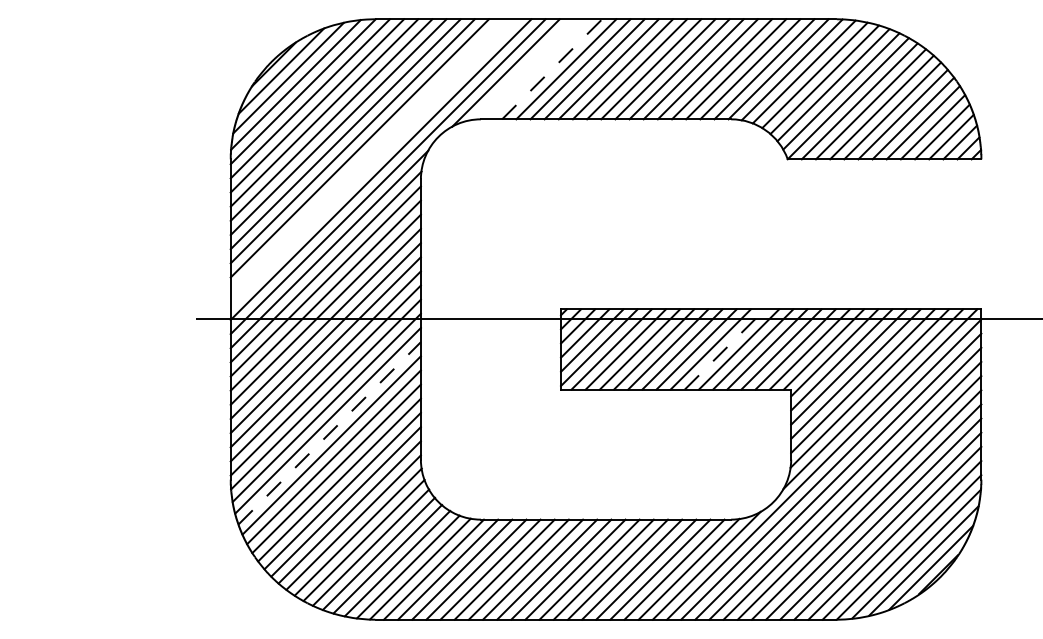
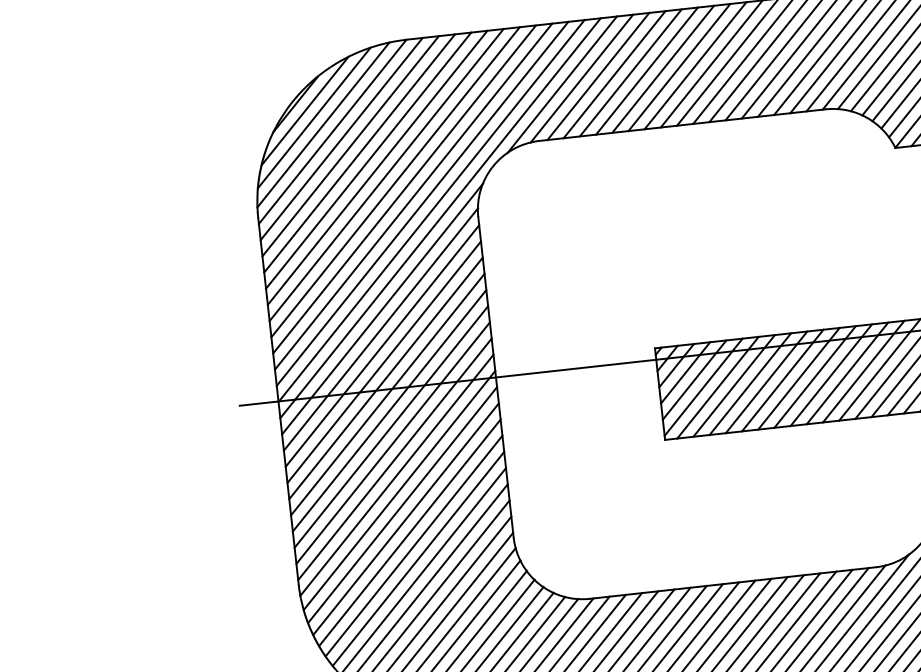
line: (523, 69) -> (581, 78), added
line: (538, 69) -> (598, 76), added
line: (552, 69) -> (614, 74), dashed -> solid
line: (366, 155) -> (413, 196), added
line: (373, 162) -> (421, 203), added
line: (724, 349) -> (847, 373), dashed -> solid
line: (329, 433) -> (405, 519), dashed -> solid

